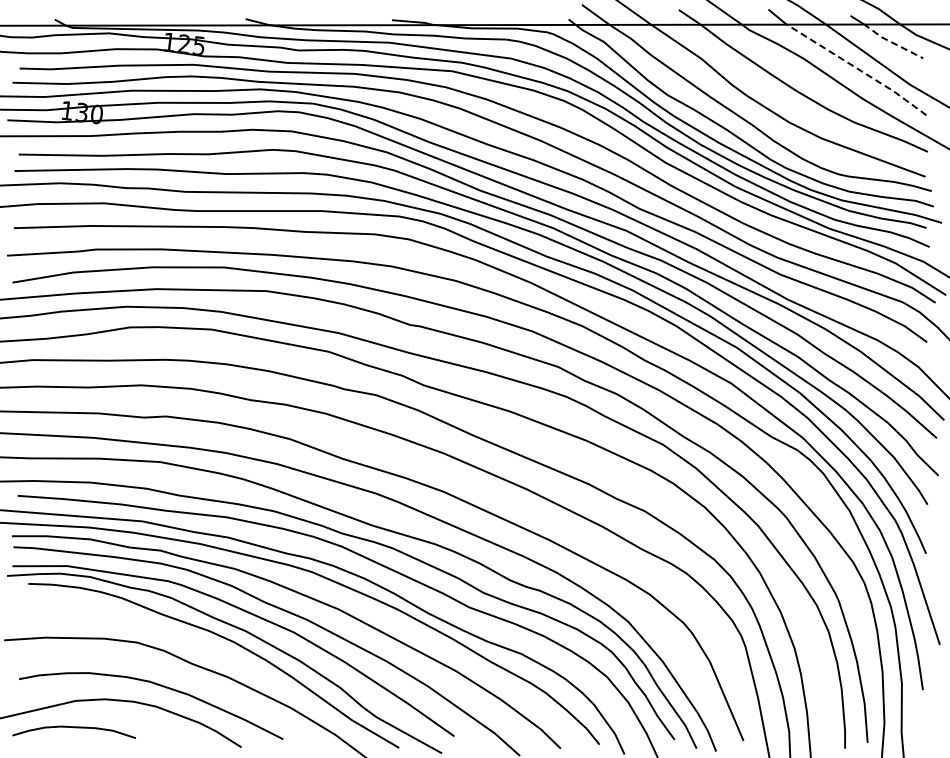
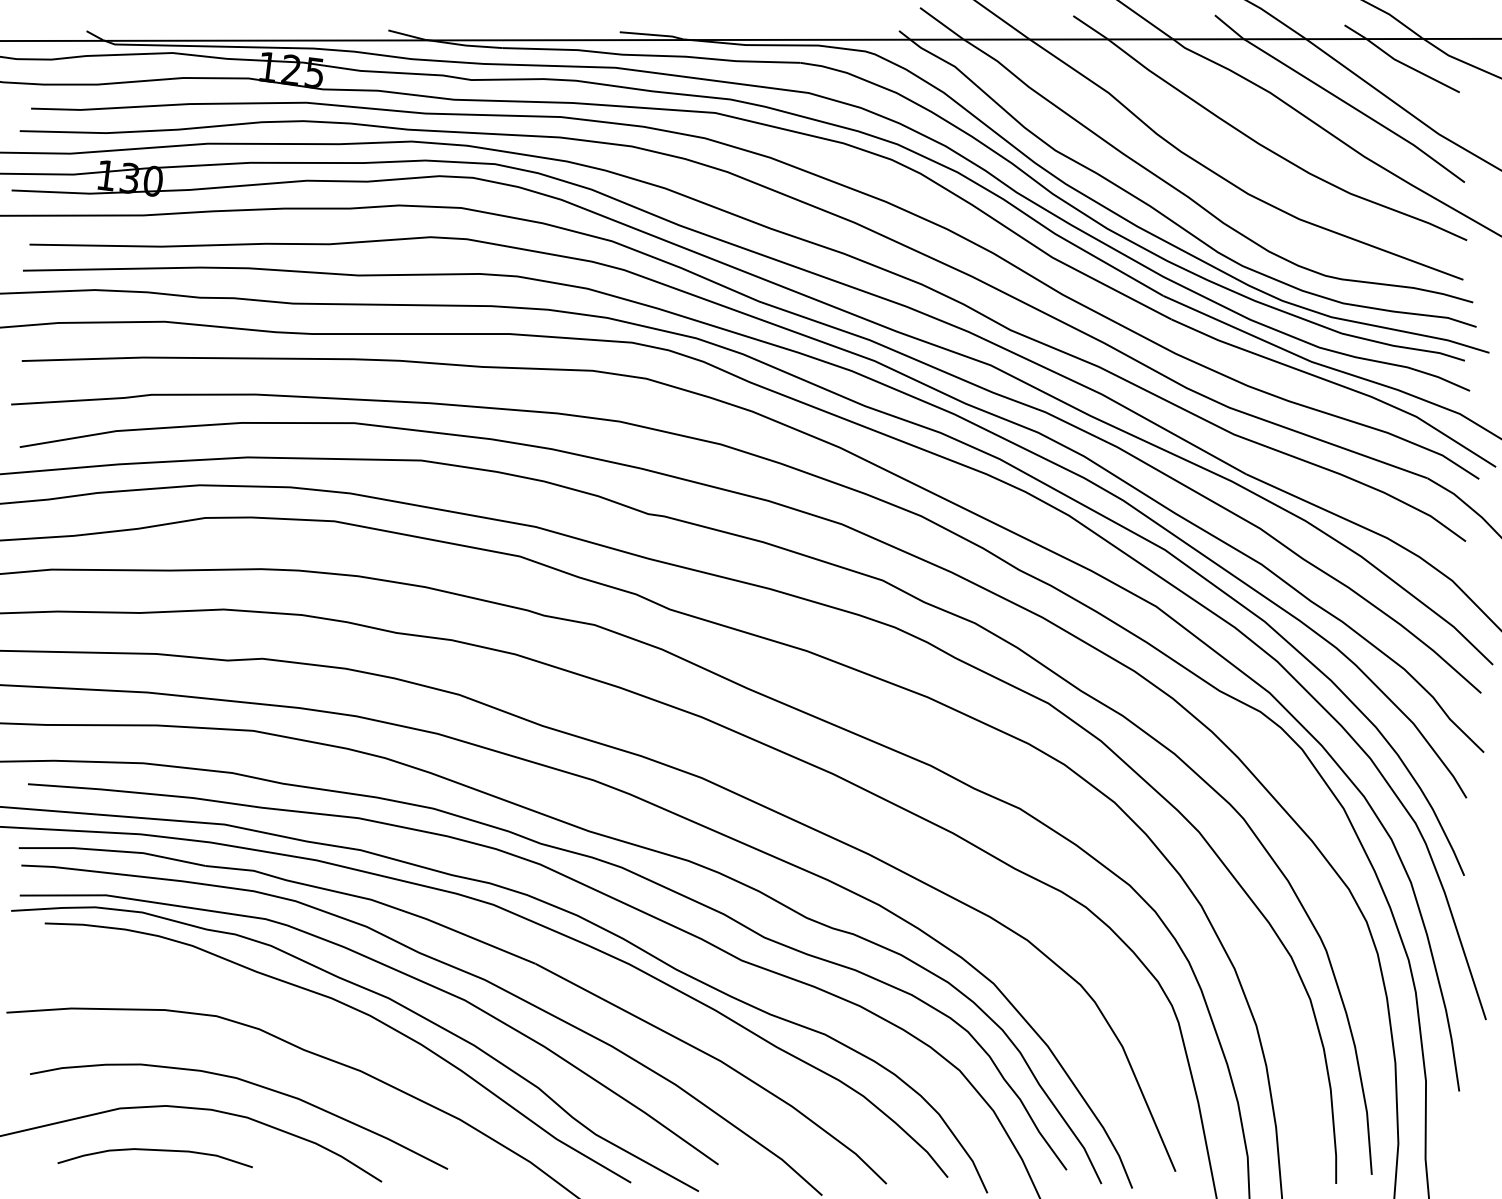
line: (892, 42) -> (1411, 67), dashed -> solid
line: (857, 69) -> (1355, 110), dashed -> solid
curve: (73, 728) -> (154, 1152), moved

